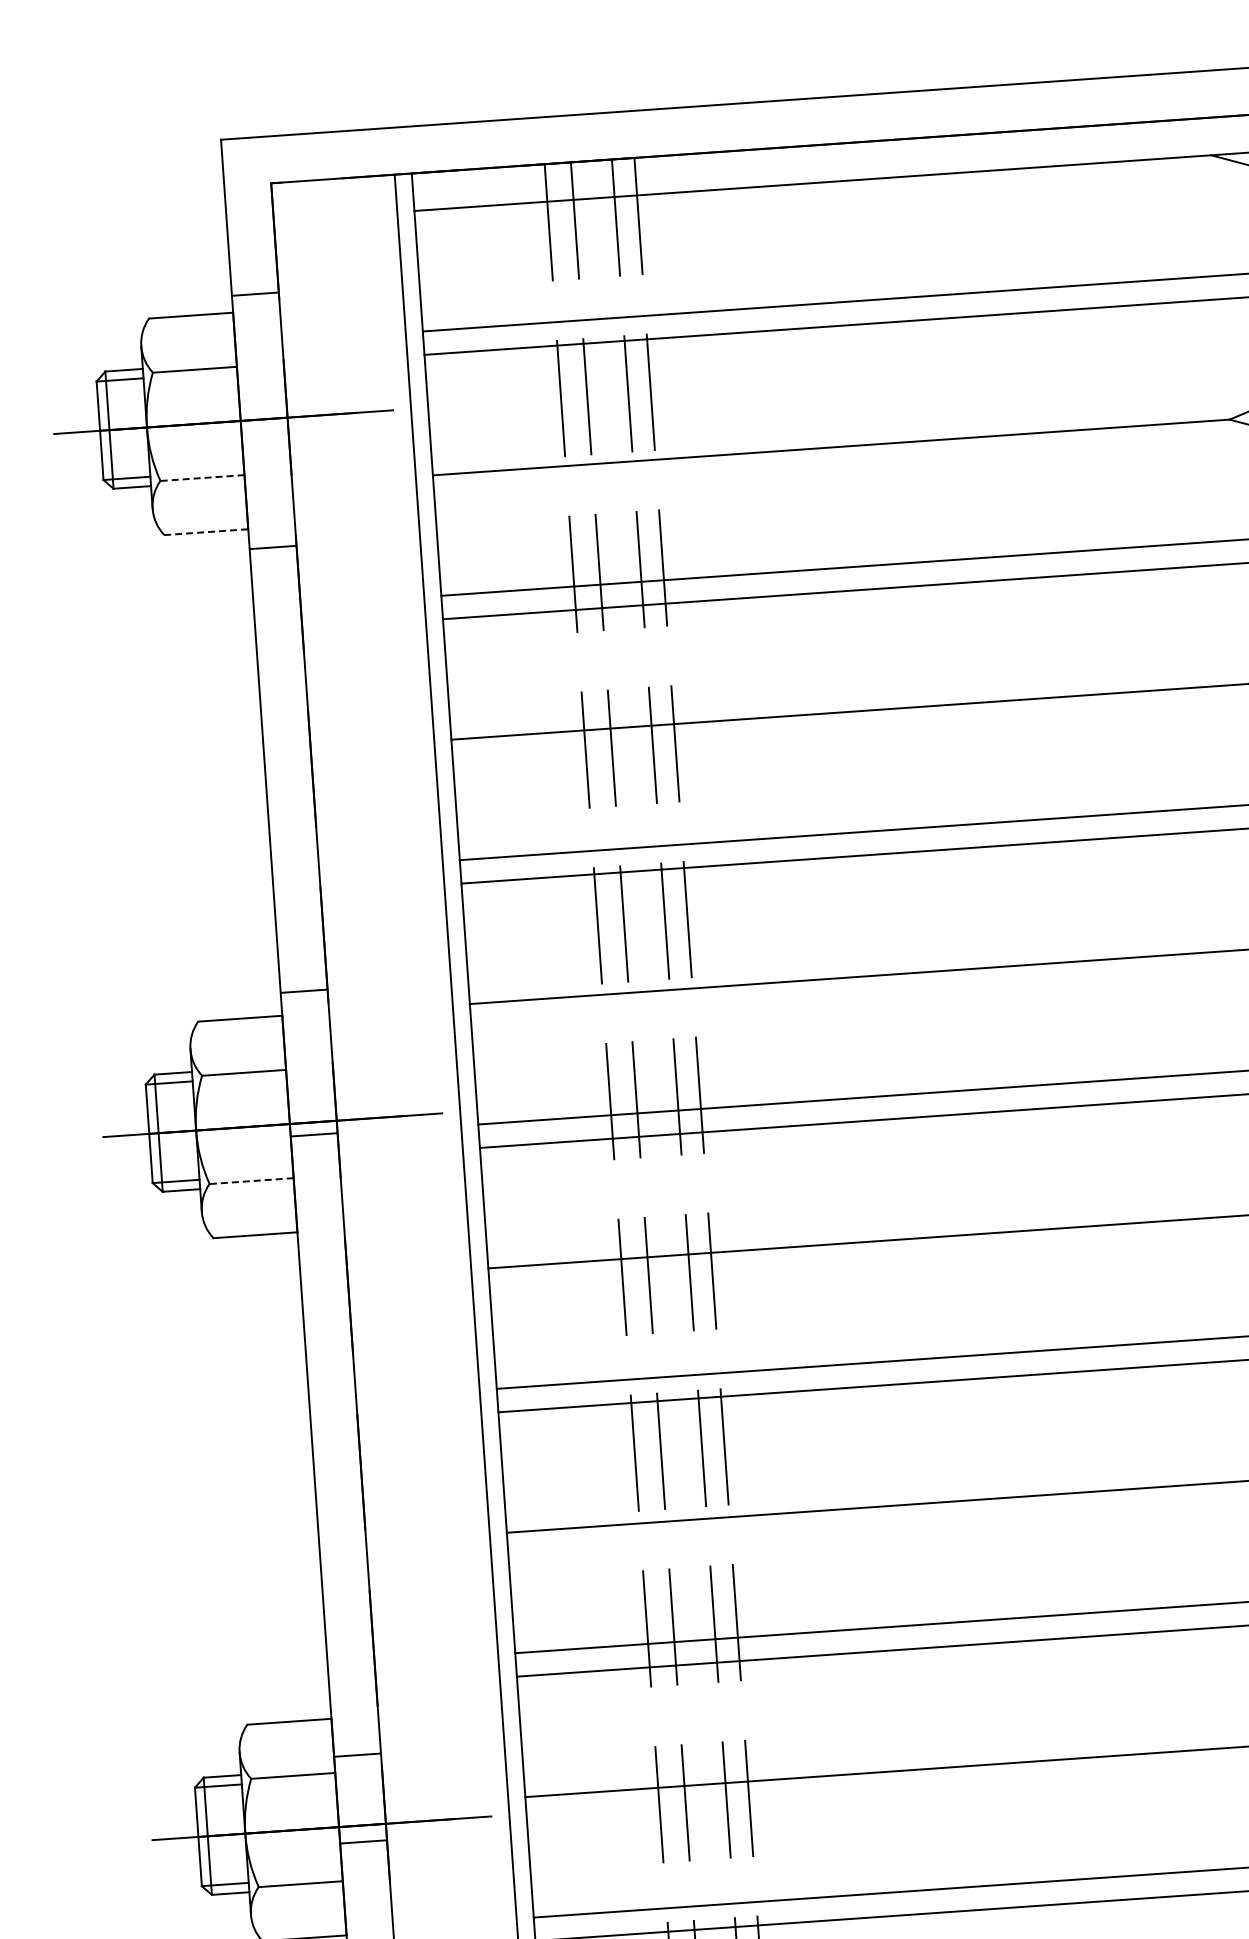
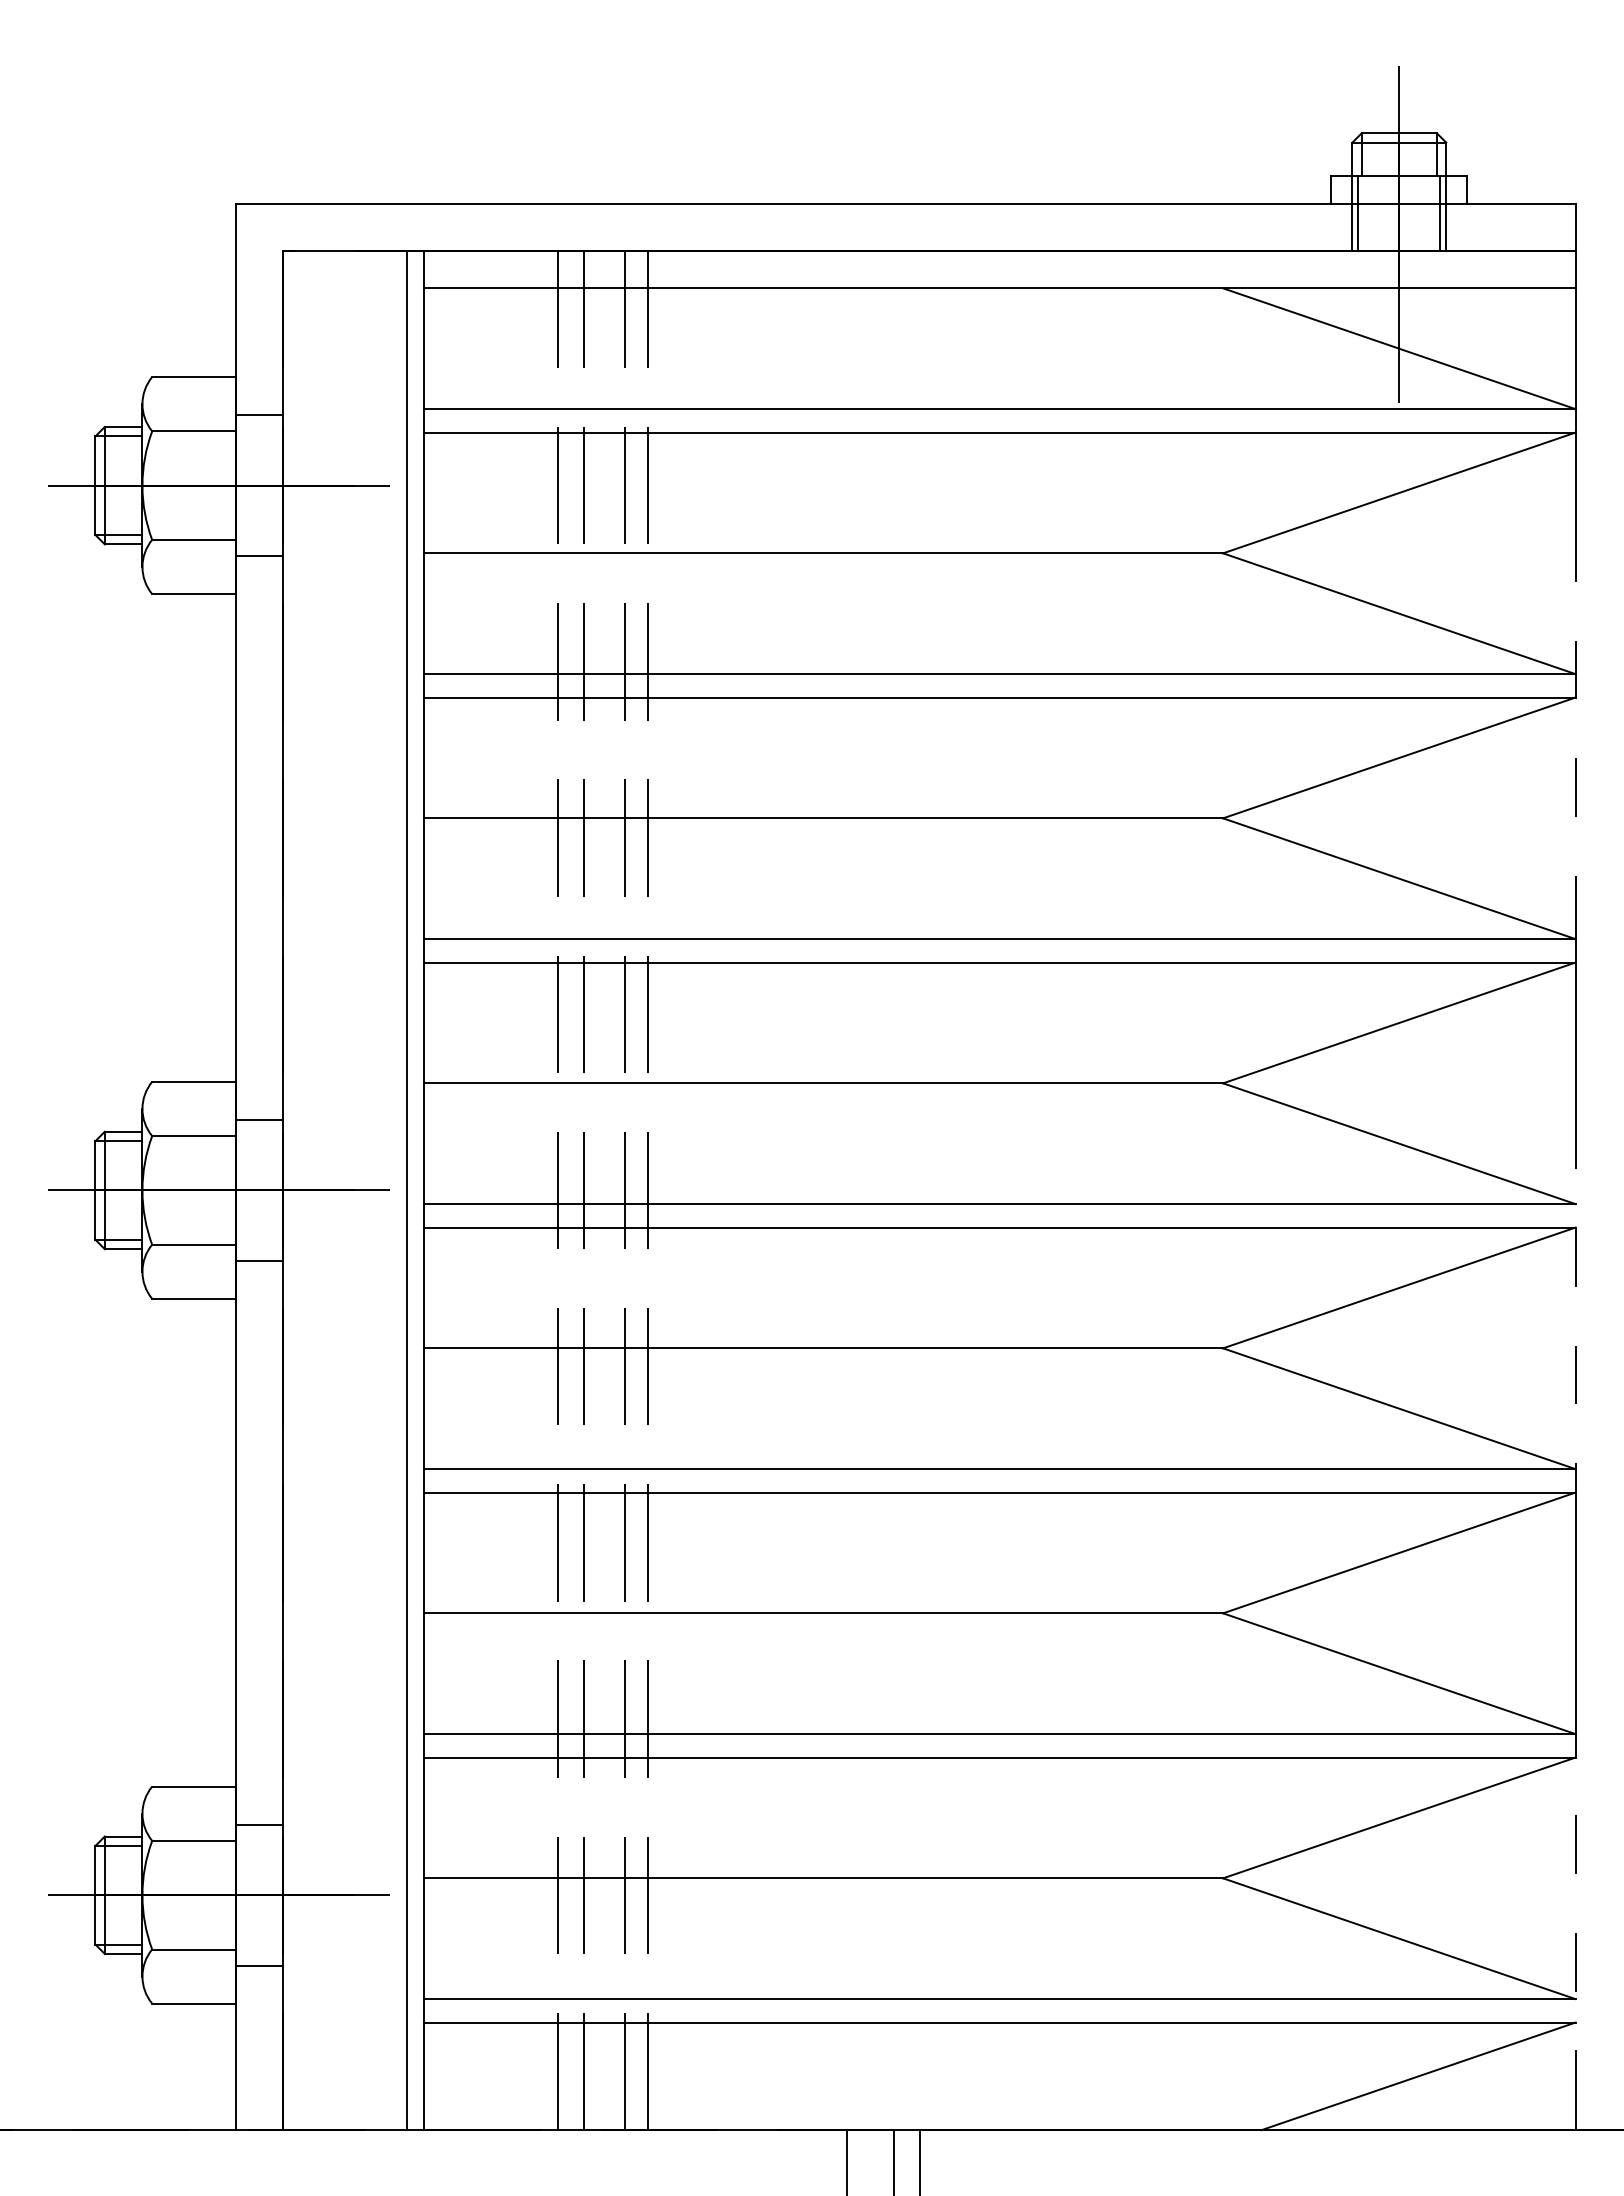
line: (255, 294) -> (259, 415), moved
line: (201, 477) -> (193, 539), dashed -> solid
line: (206, 532) -> (194, 594), dashed -> solid
line: (272, 547) -> (259, 556), moved
line: (303, 990) -> (259, 1119), moved
line: (313, 1134) -> (259, 1260), moved
line: (250, 1180) -> (193, 1244), dashed -> solid
line: (363, 1841) -> (259, 1965), moved

